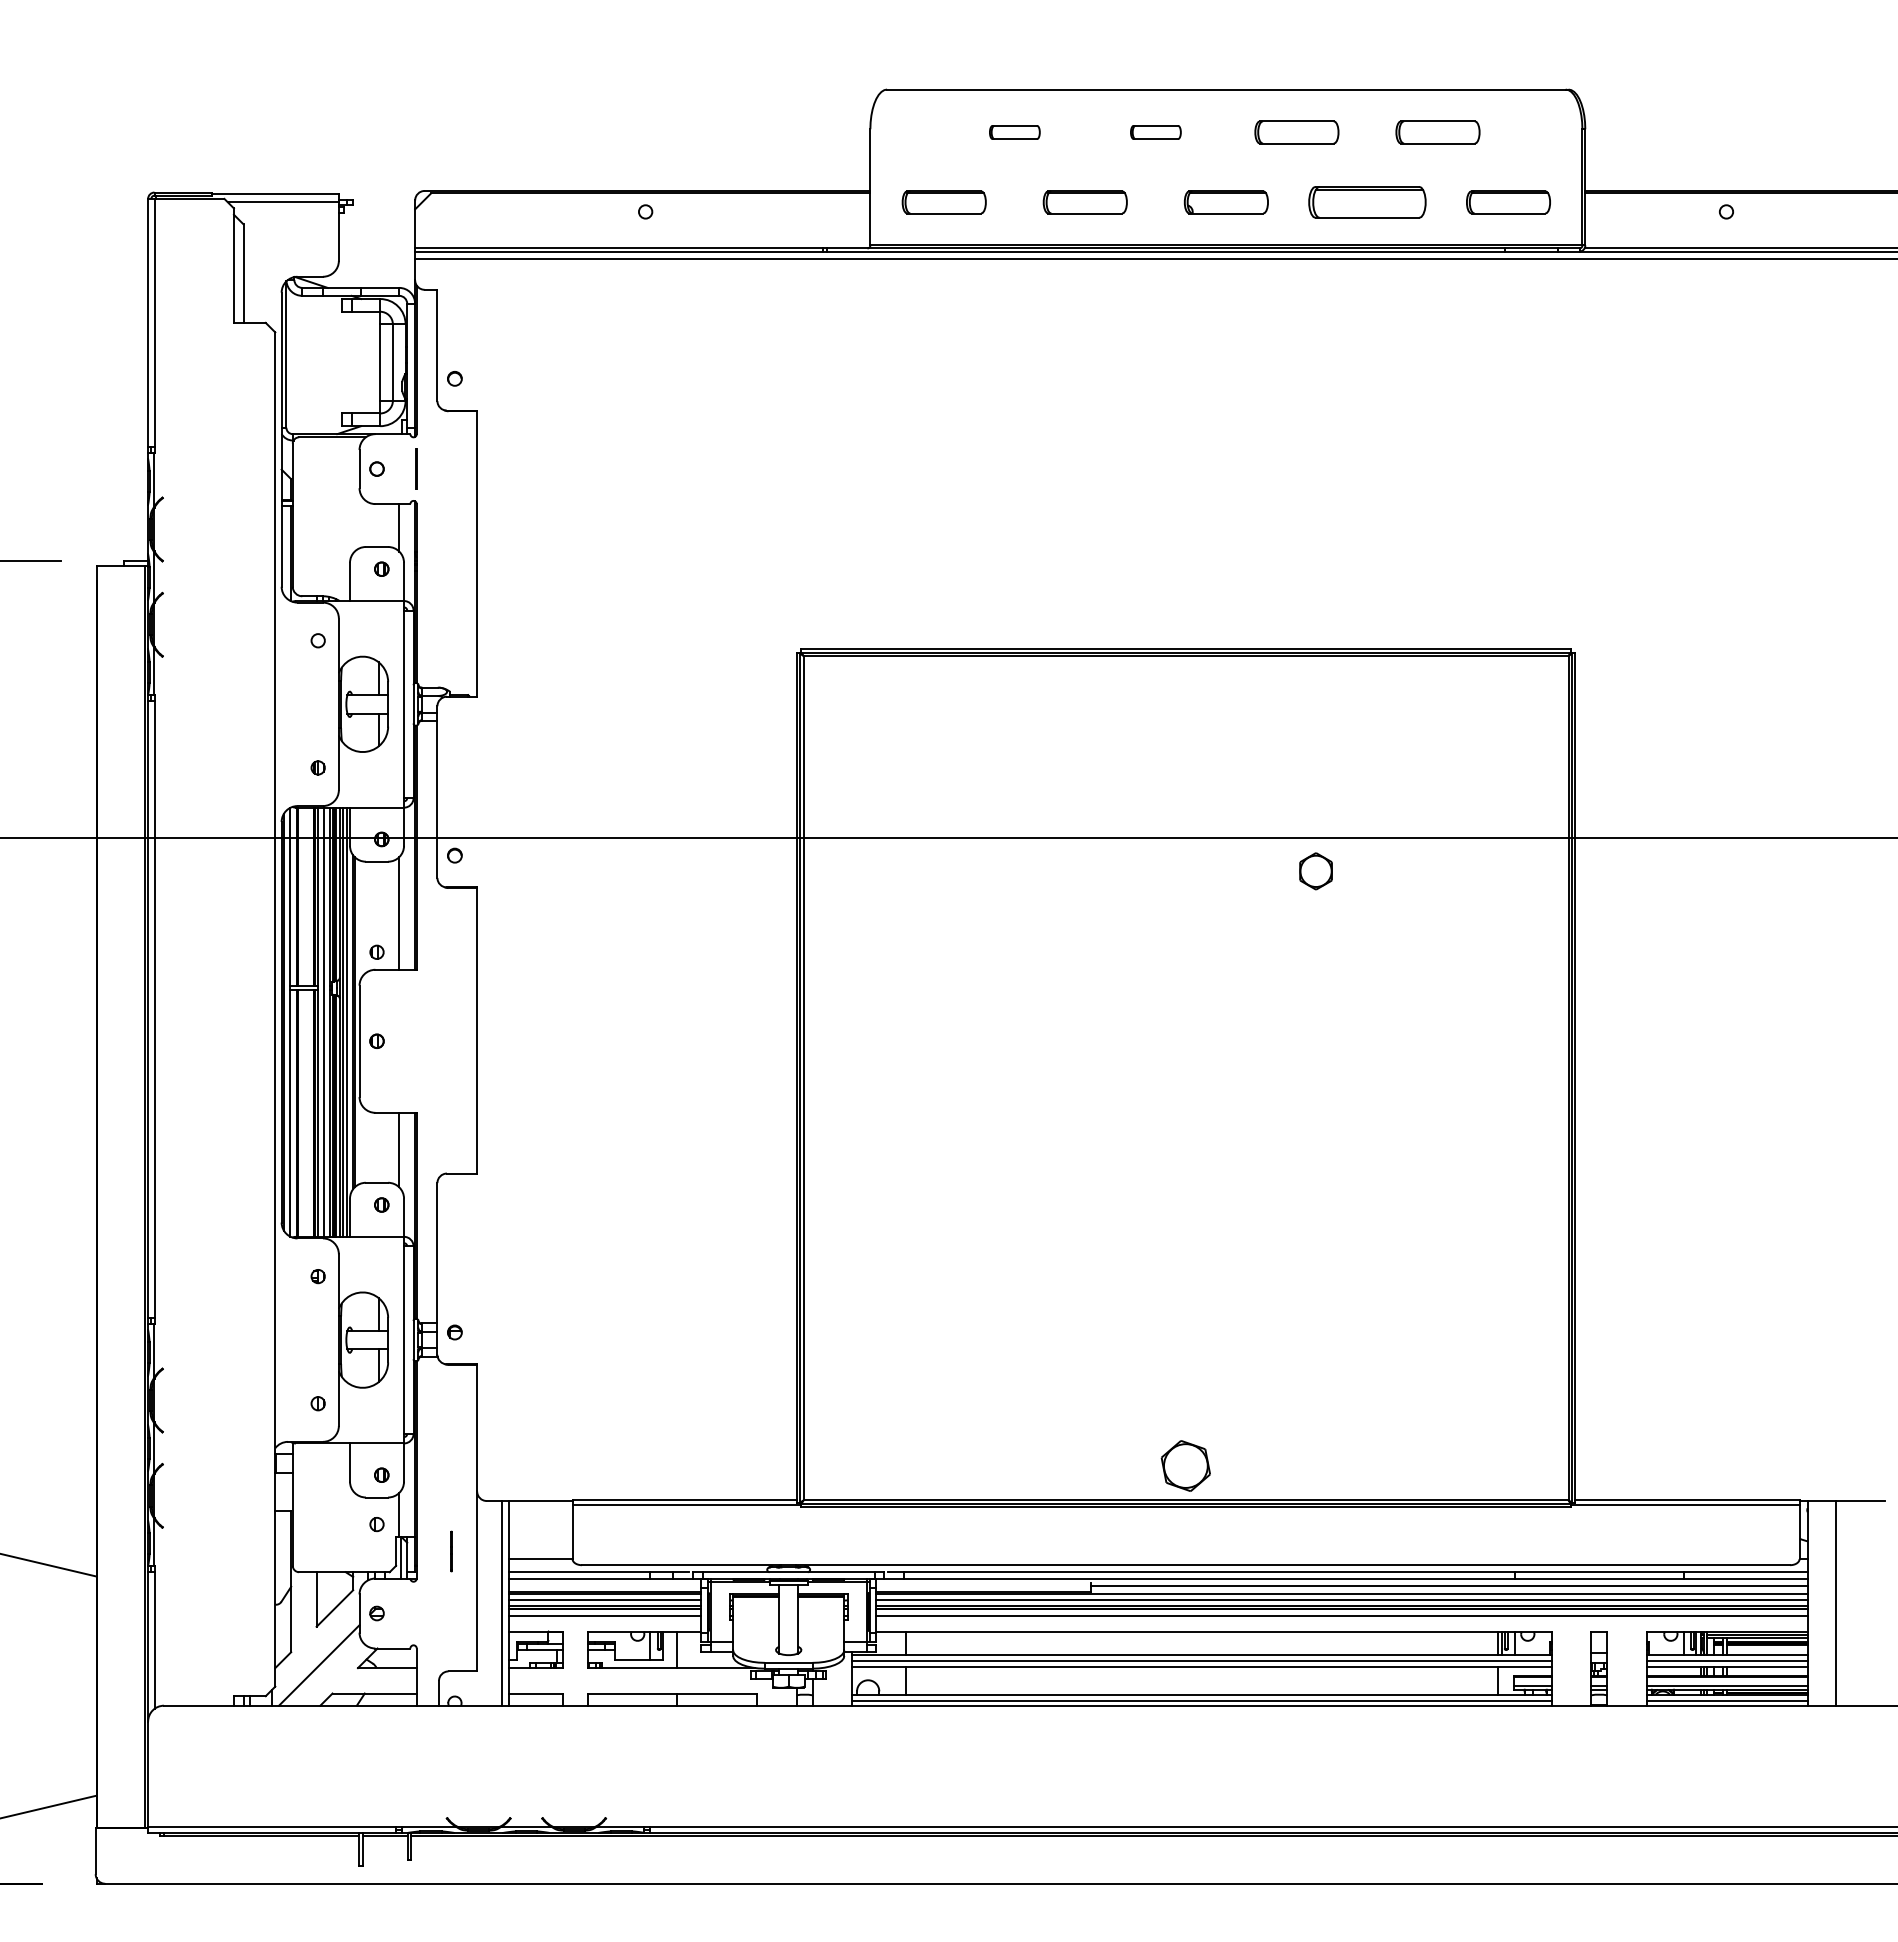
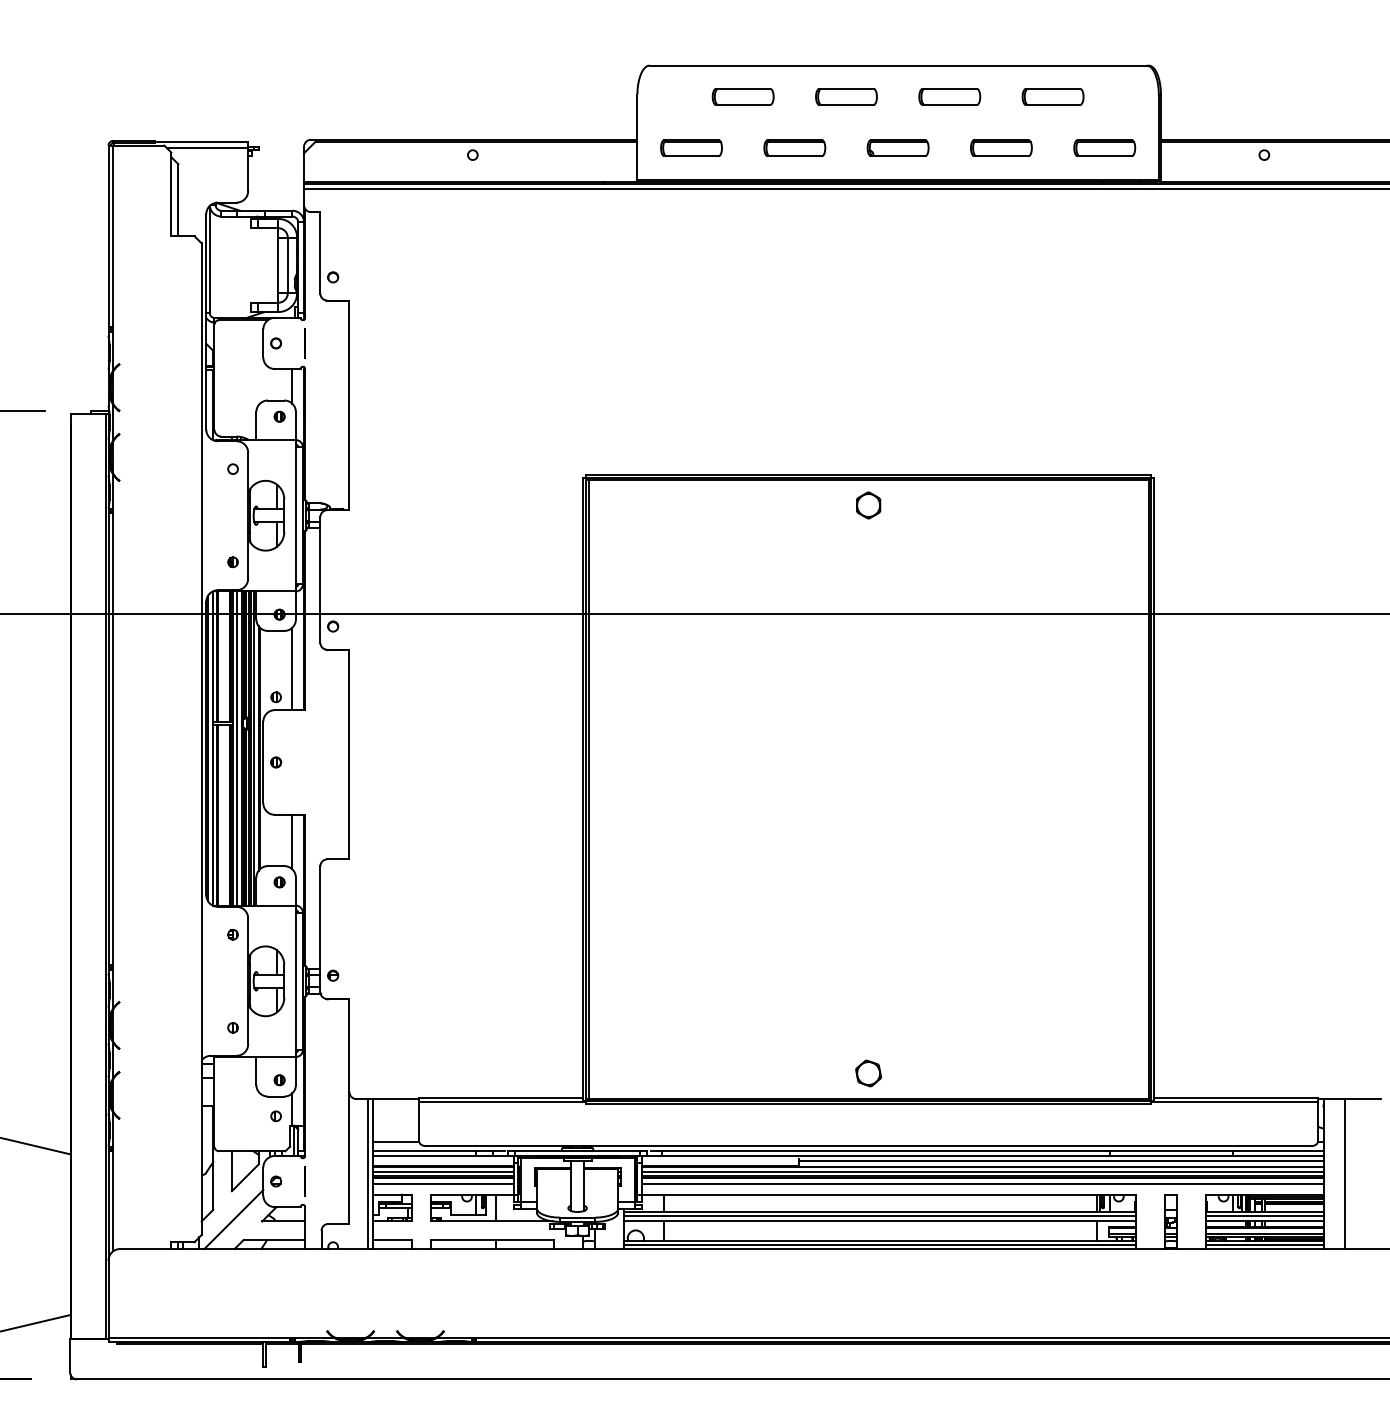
part: (1014, 132) -> (742, 96), size x1.67
part: (1155, 132) -> (846, 96), size x1.67
part: (1367, 202) -> (1001, 148), size x0.71
part: (1315, 871) -> (868, 505), moved
part: (1186, 1465) -> (868, 1073), size x0.71
line: (451, 1551) -> (305, 1181), moved

